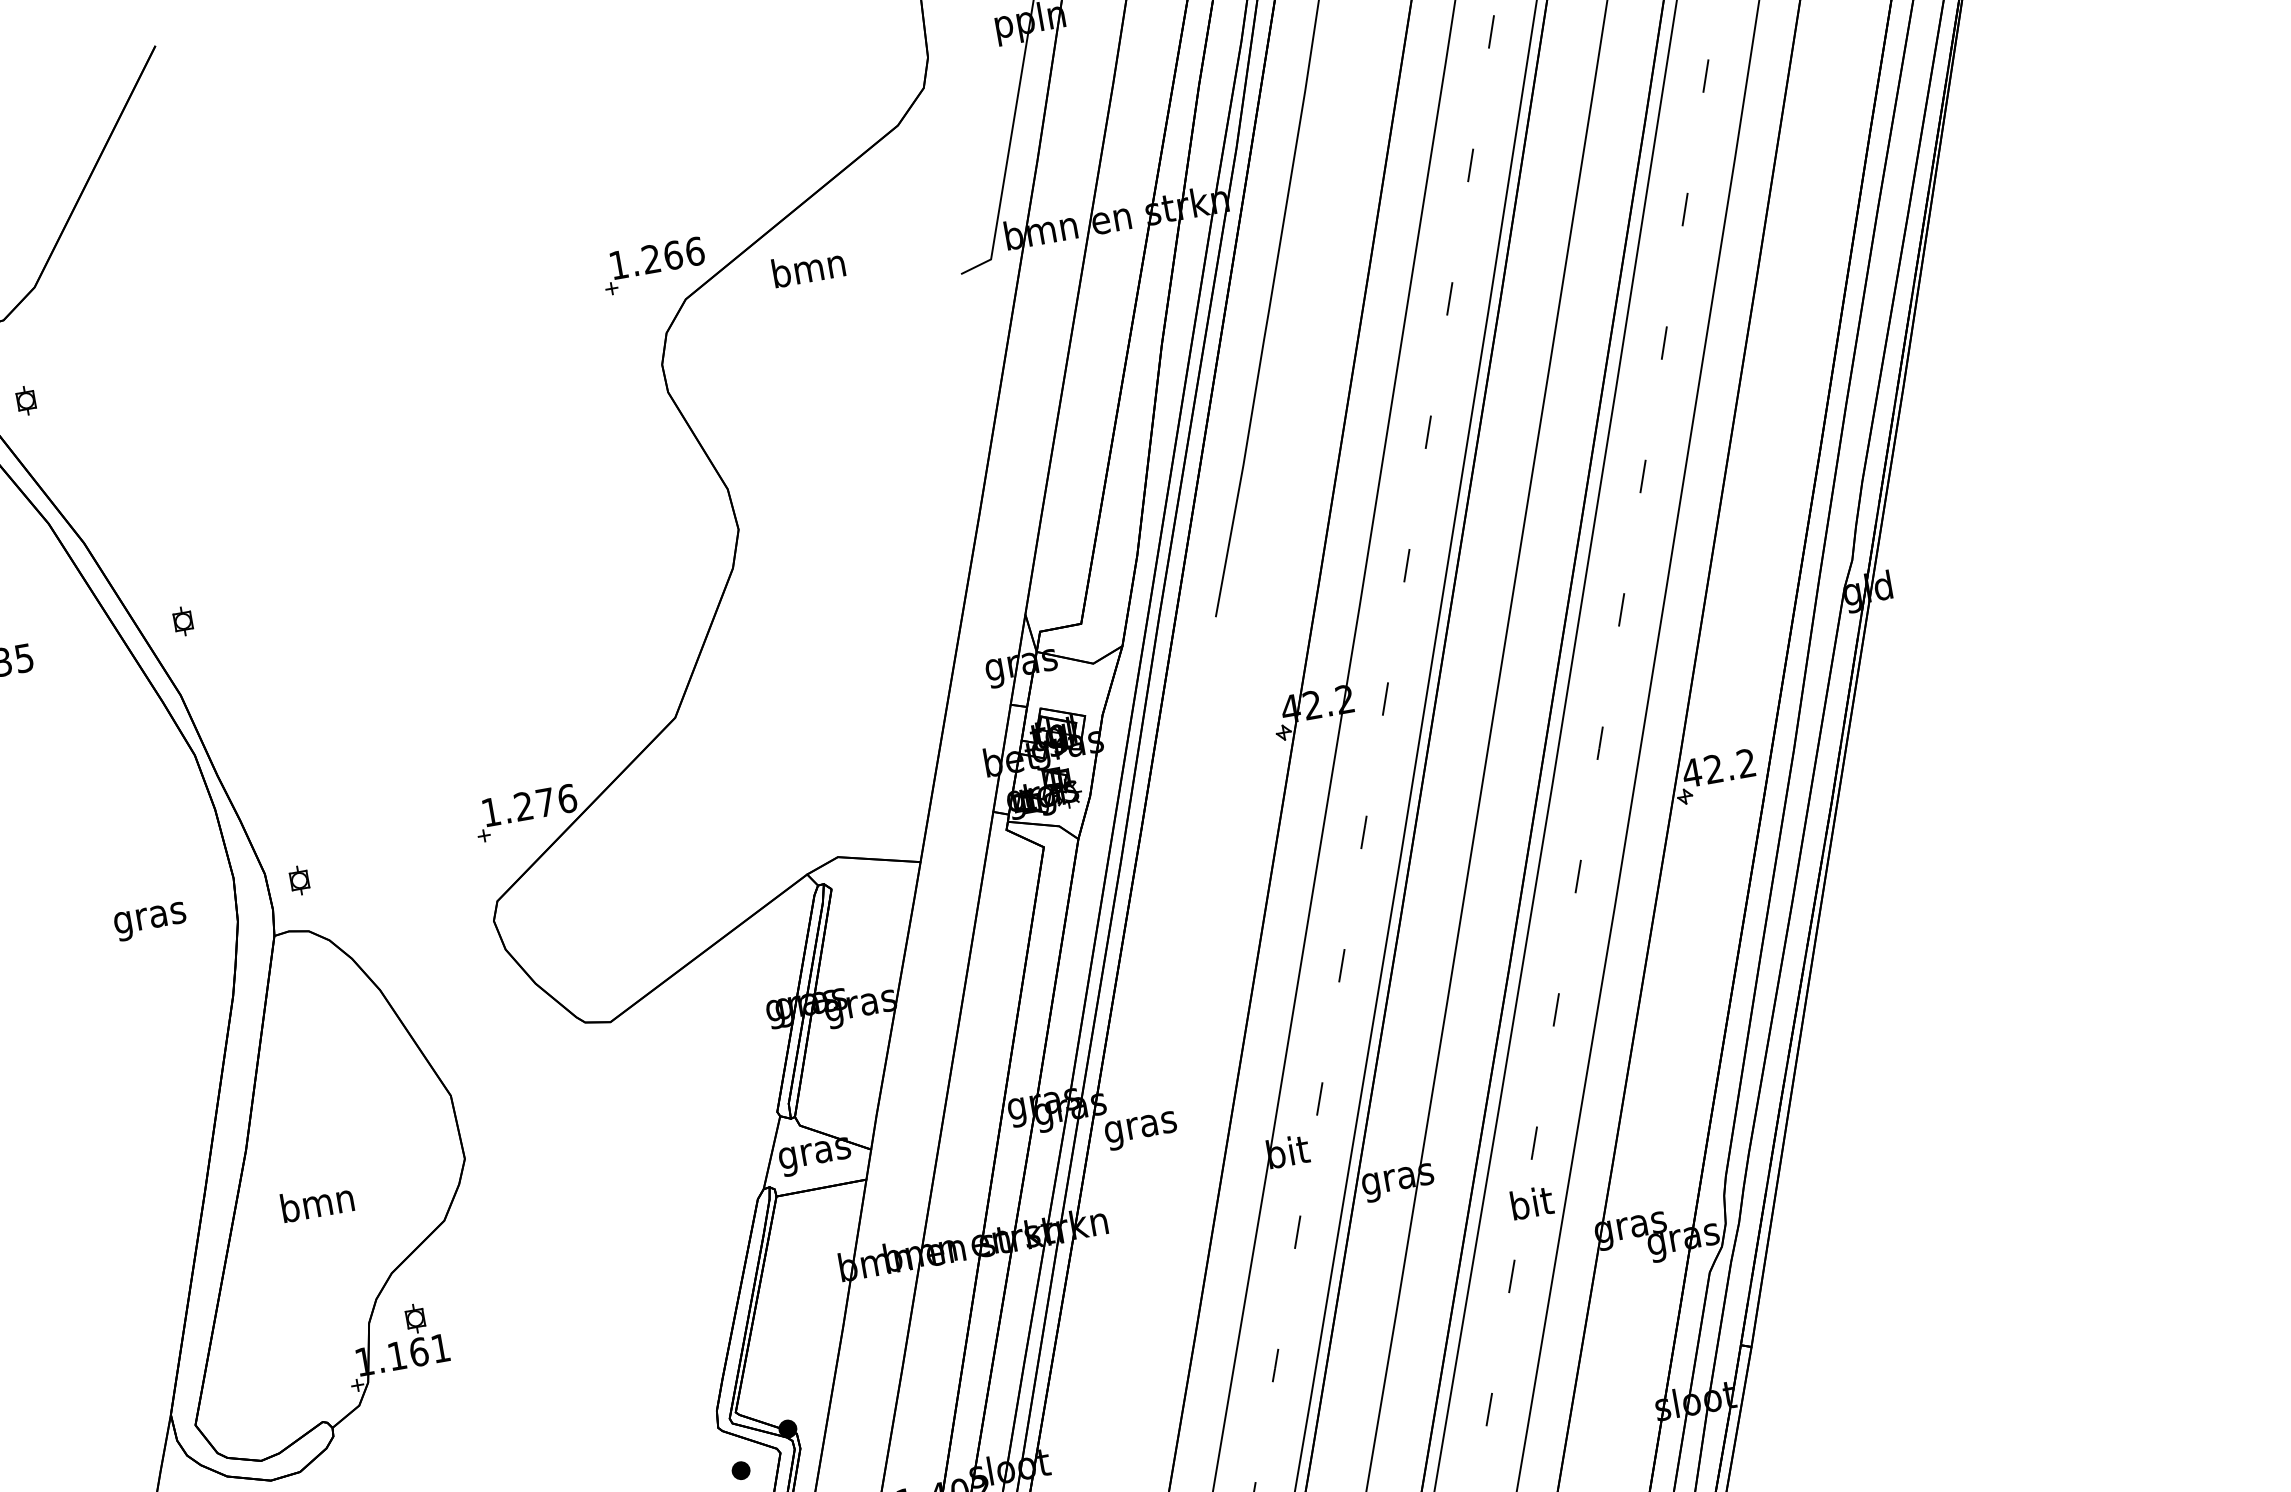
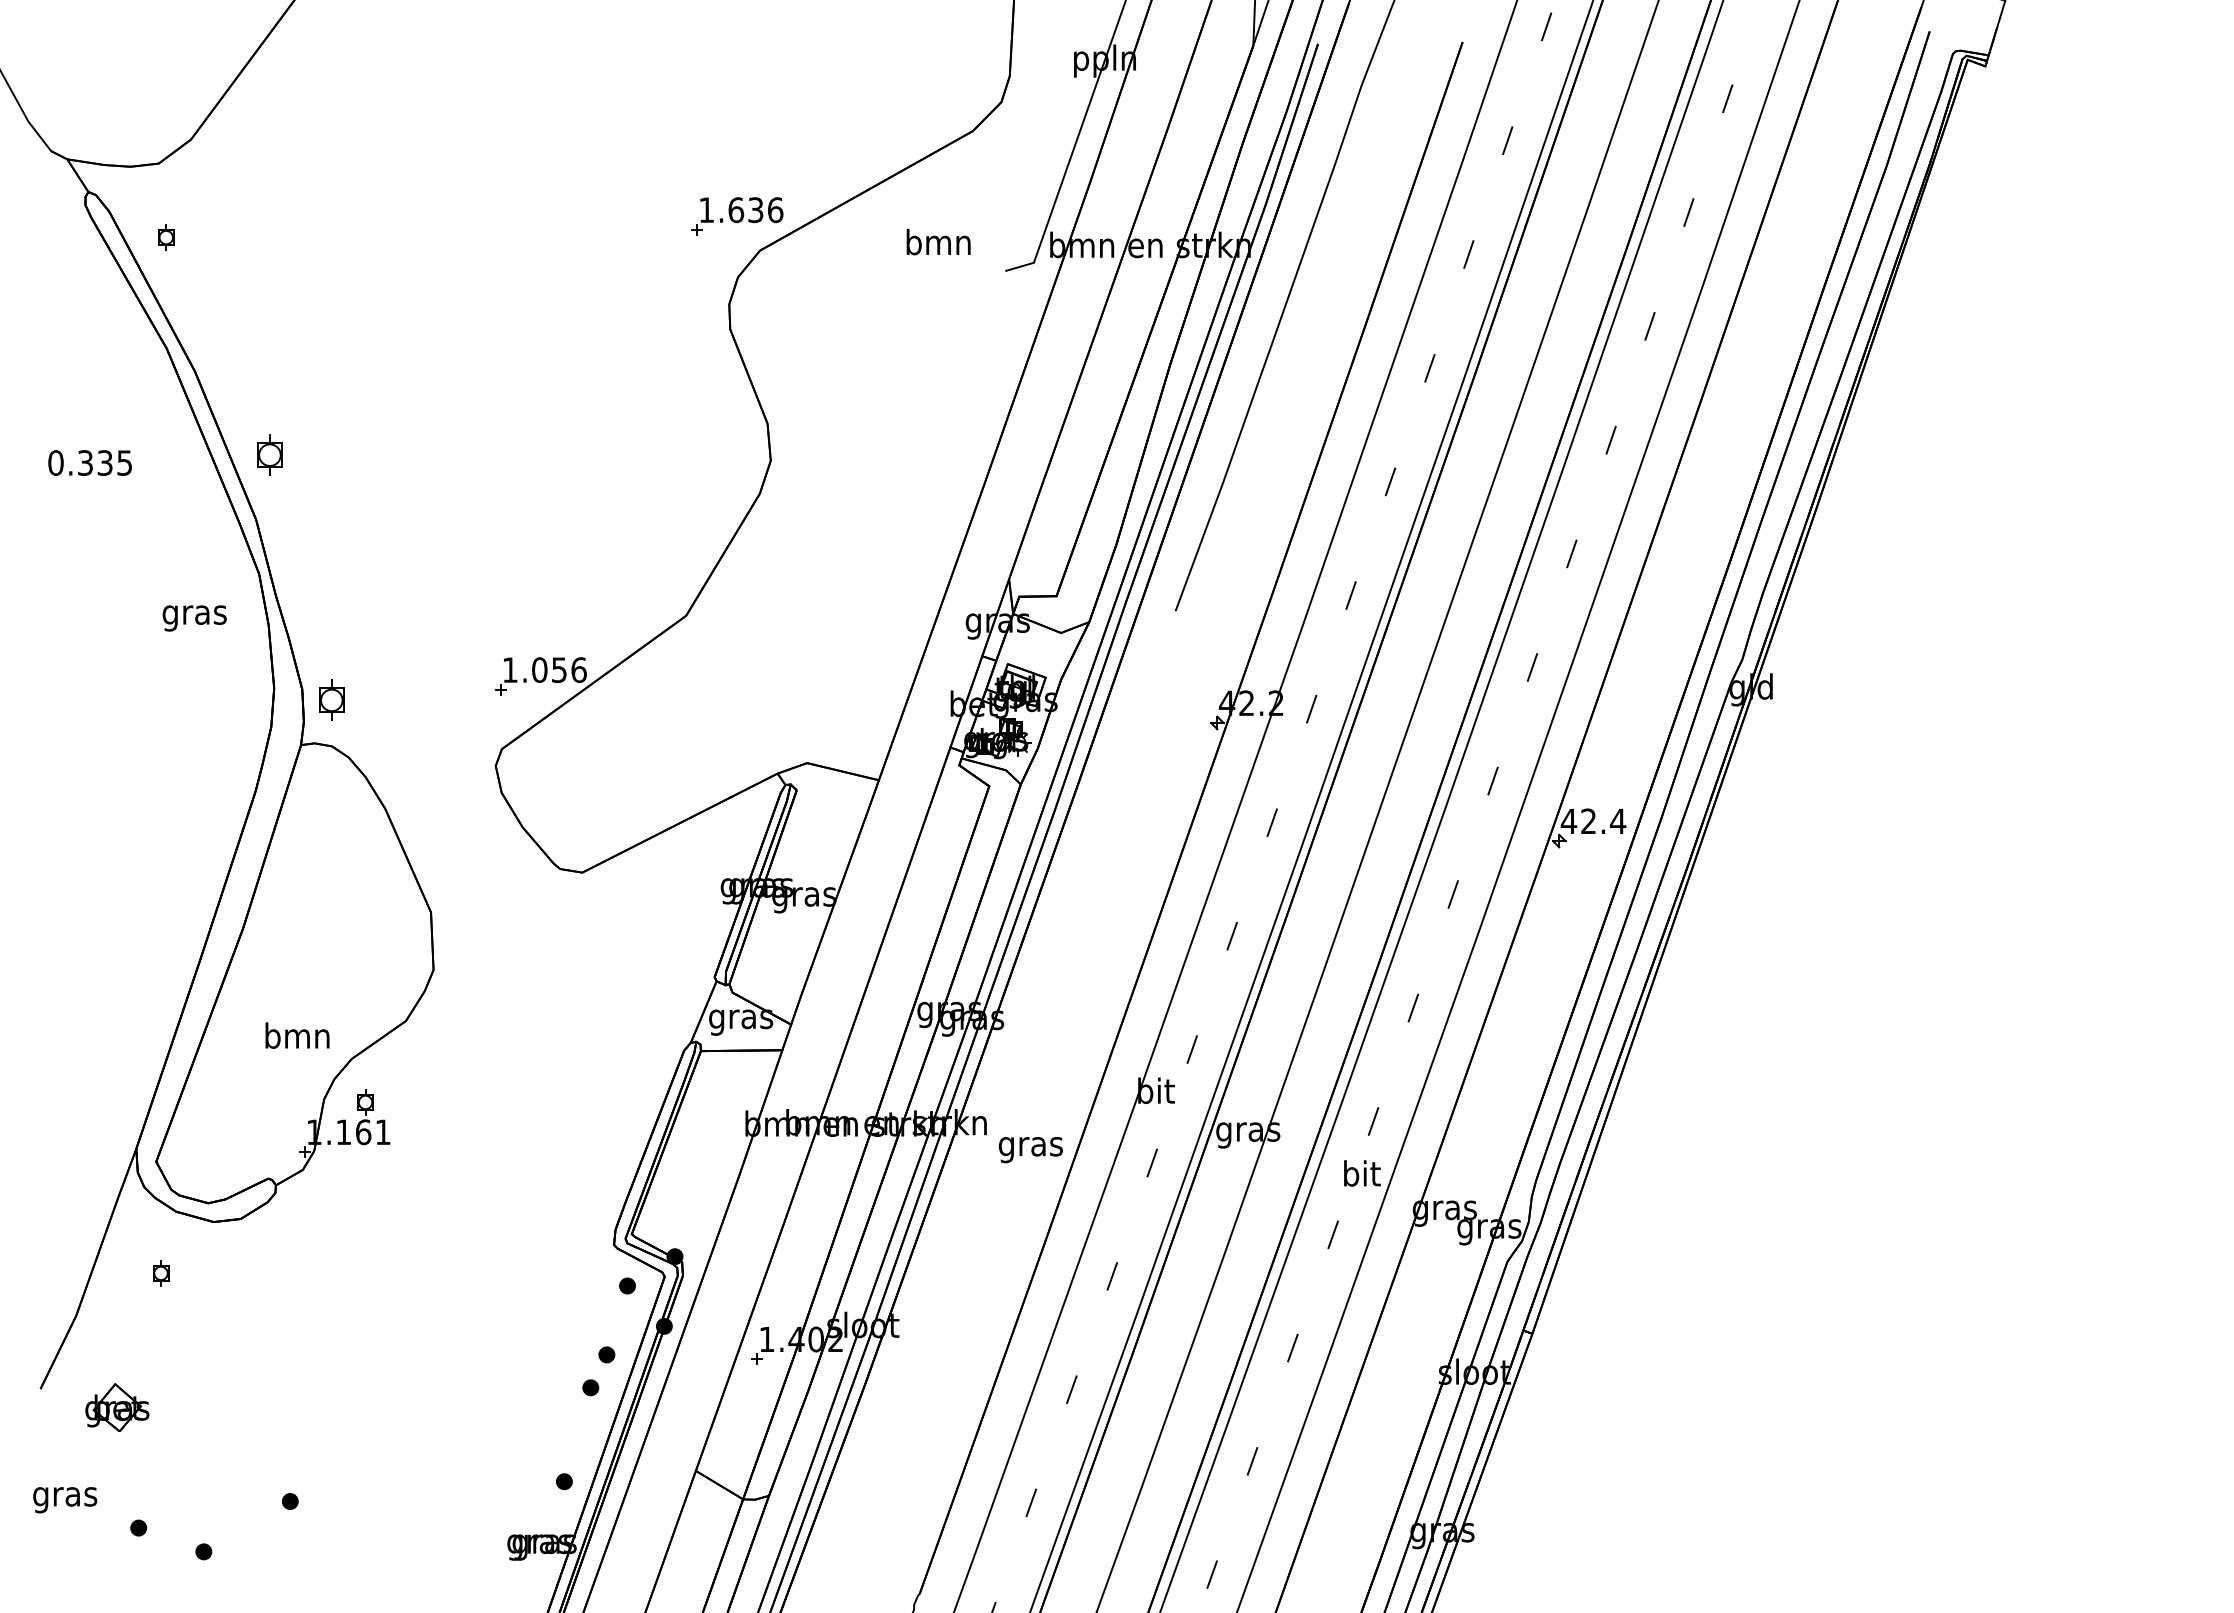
text: (661, 257) -> (745, 210), 1.266 -> 1.636
text: (808, 267) -> (938, 241), moved
part: (182, 621) -> (269, 455), size x1.6
text: (1746, 762) -> (1618, 820), 42.2 -> 42.4
text: (534, 804) -> (549, 670), 1.276 -> 1.056
part: (299, 880) -> (331, 700), size x1.6
text: (150, 921) -> (194, 618), moved
text: (1140, 1131) -> (1030, 1150), moved
text: (317, 1202) -> (297, 1035), moved

